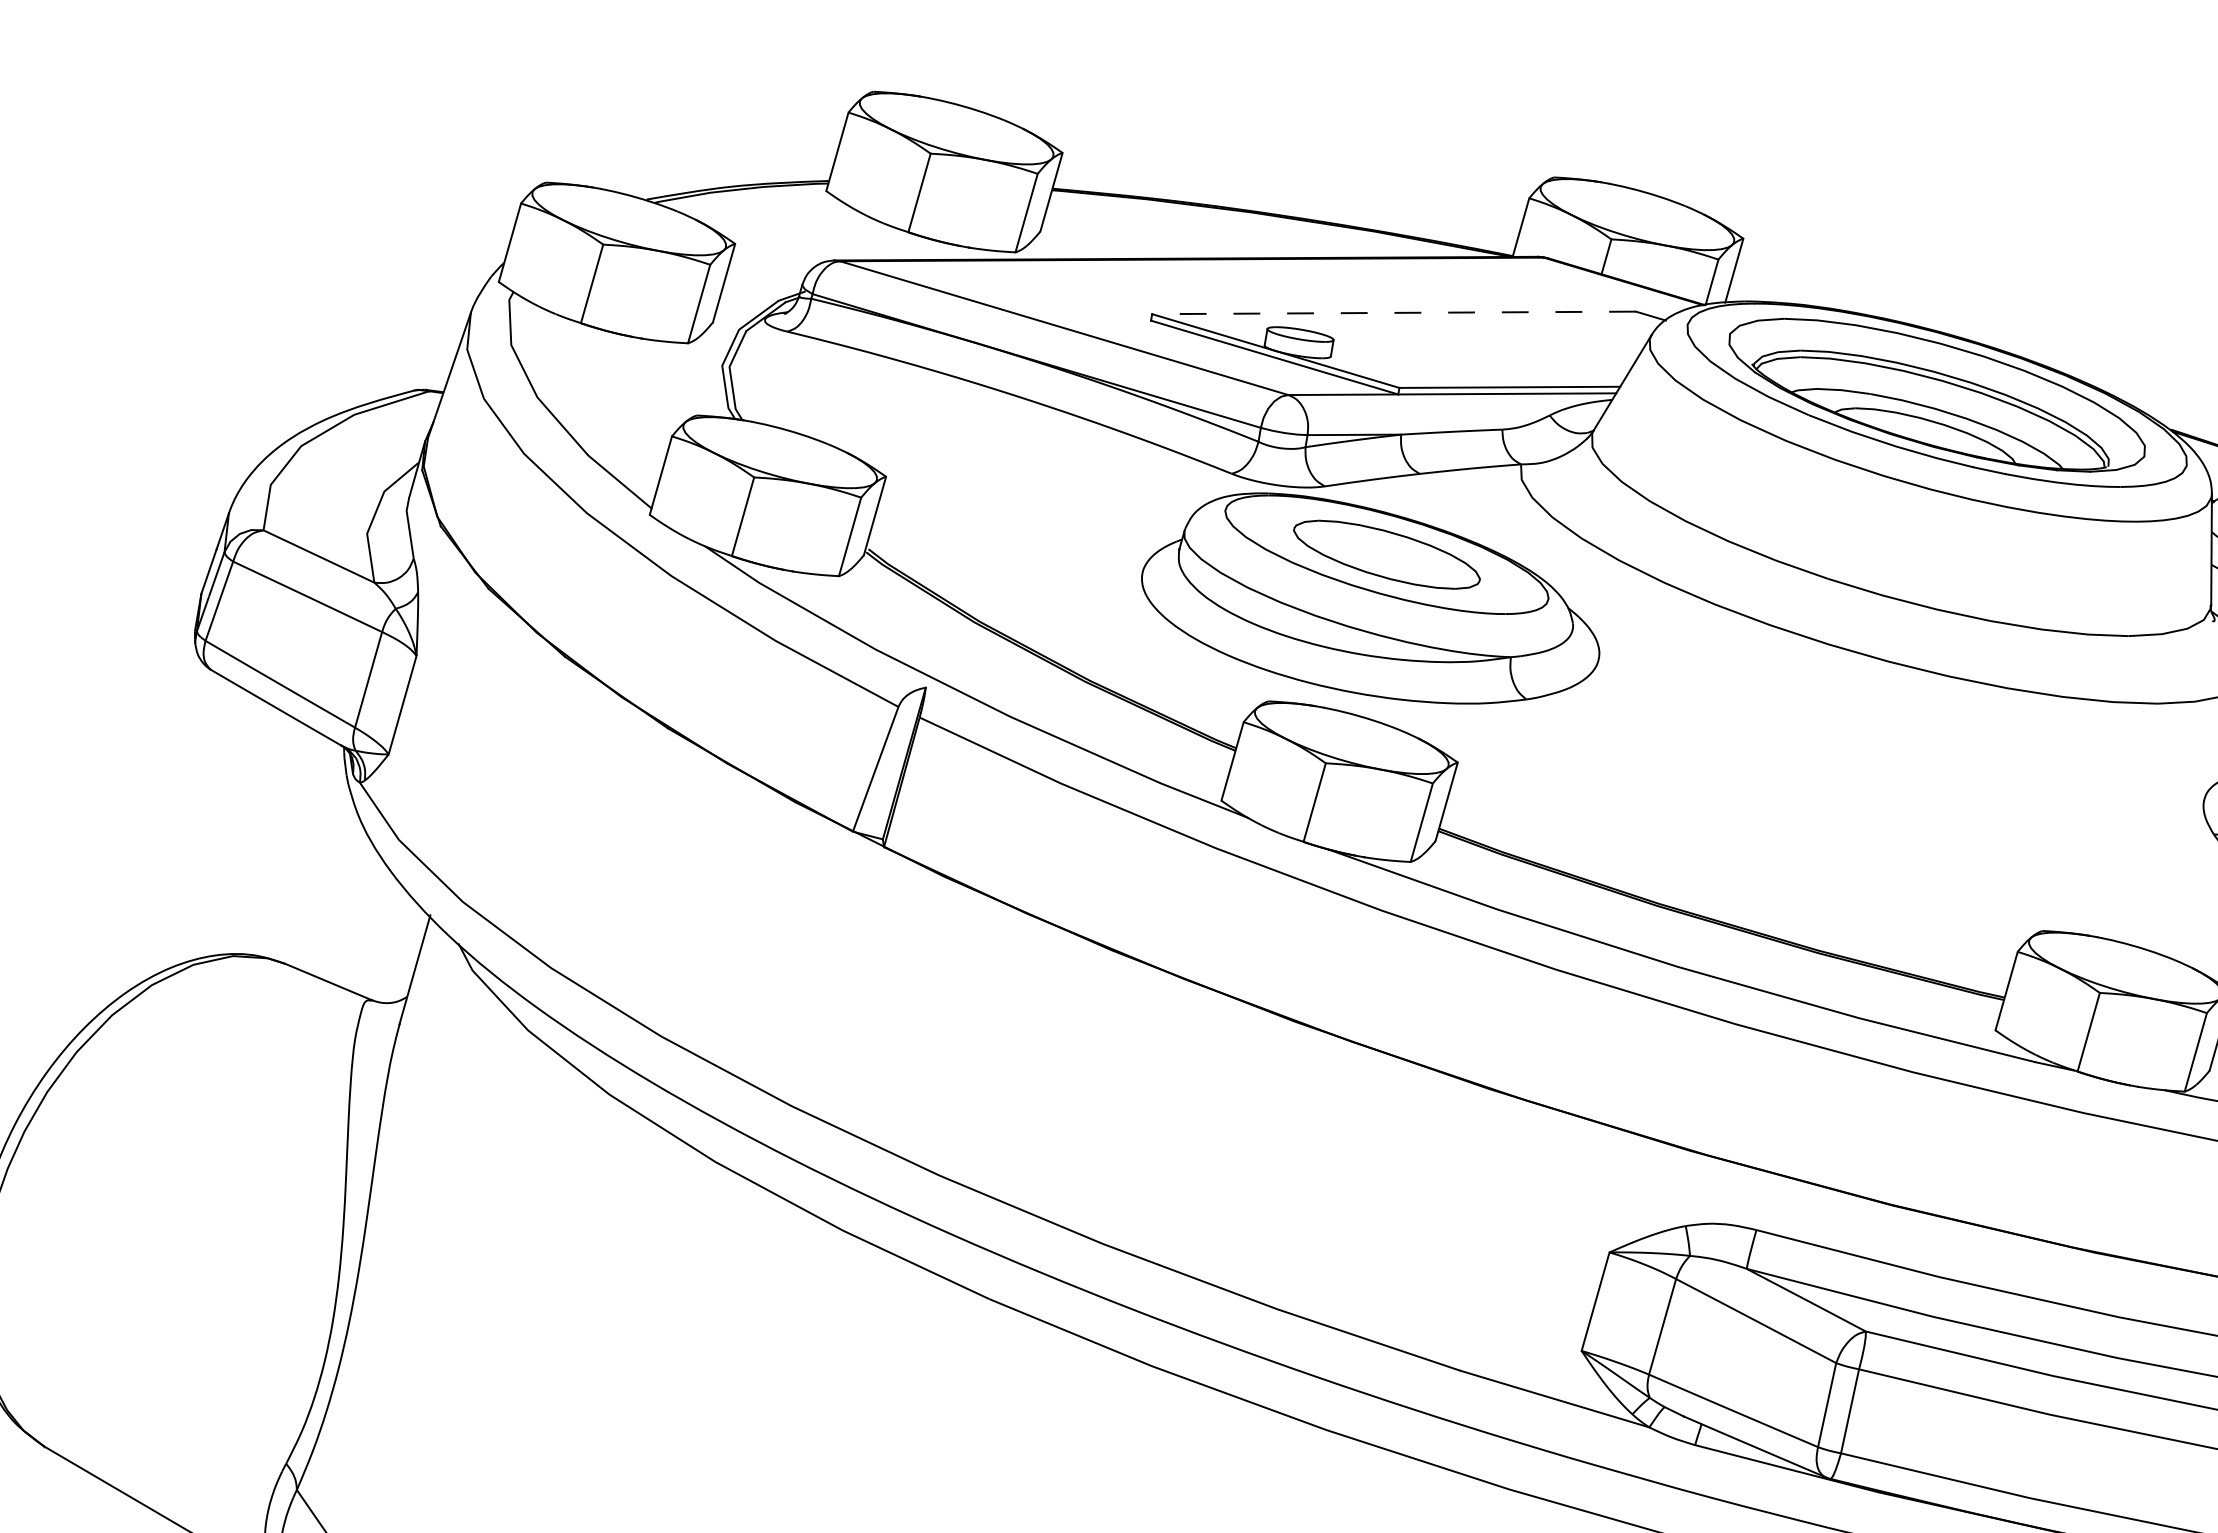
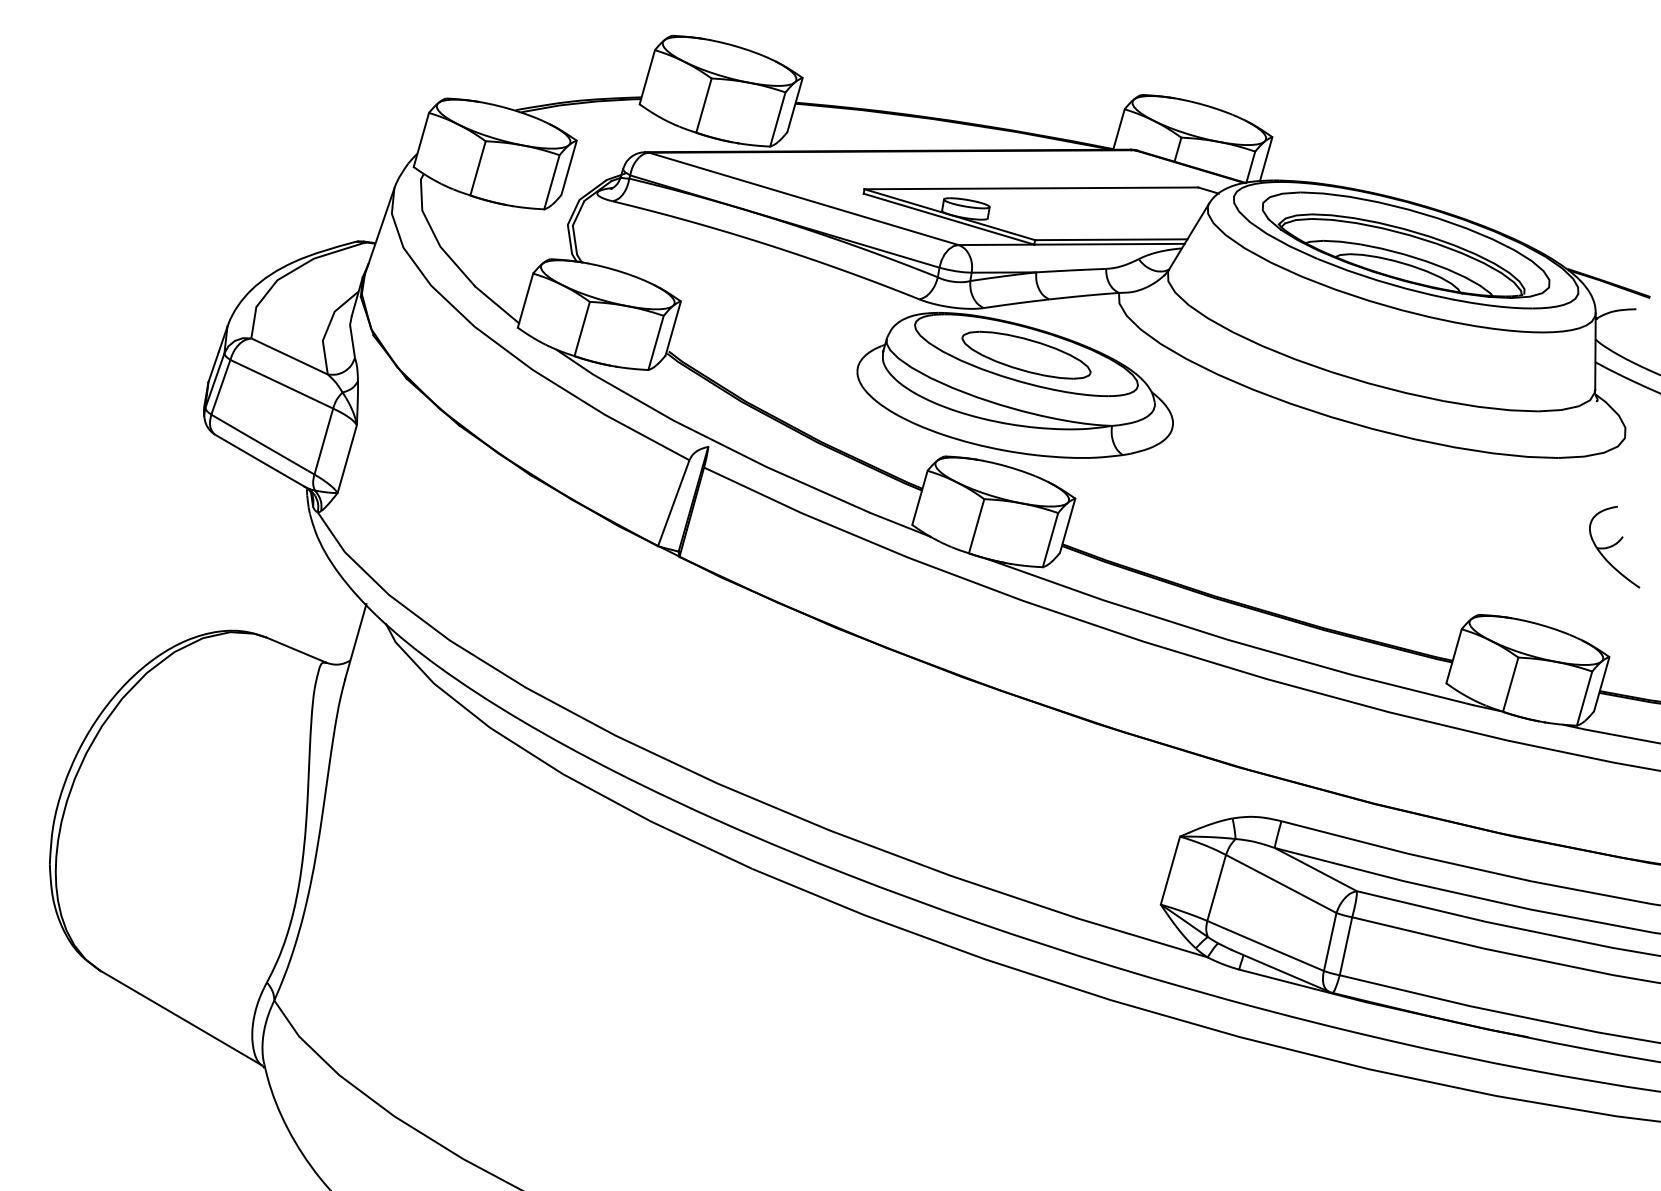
line: (1394, 313) -> (1031, 188), dashed -> solid

